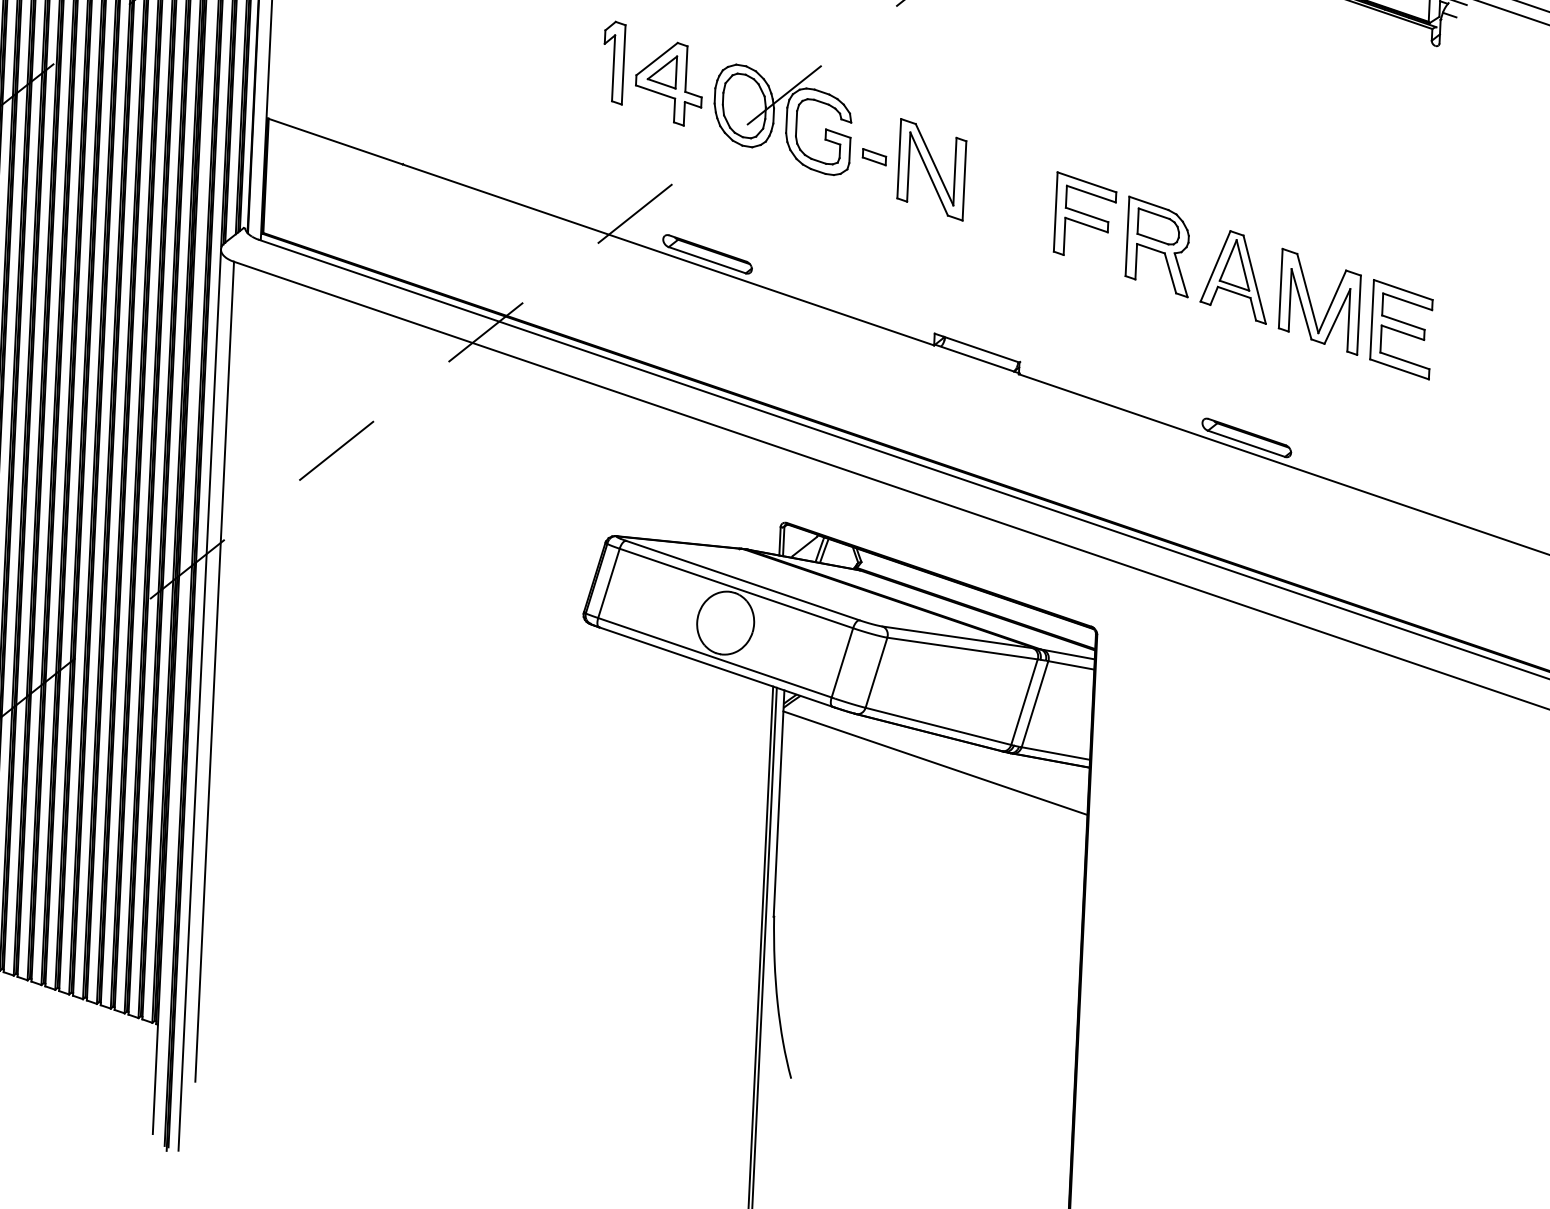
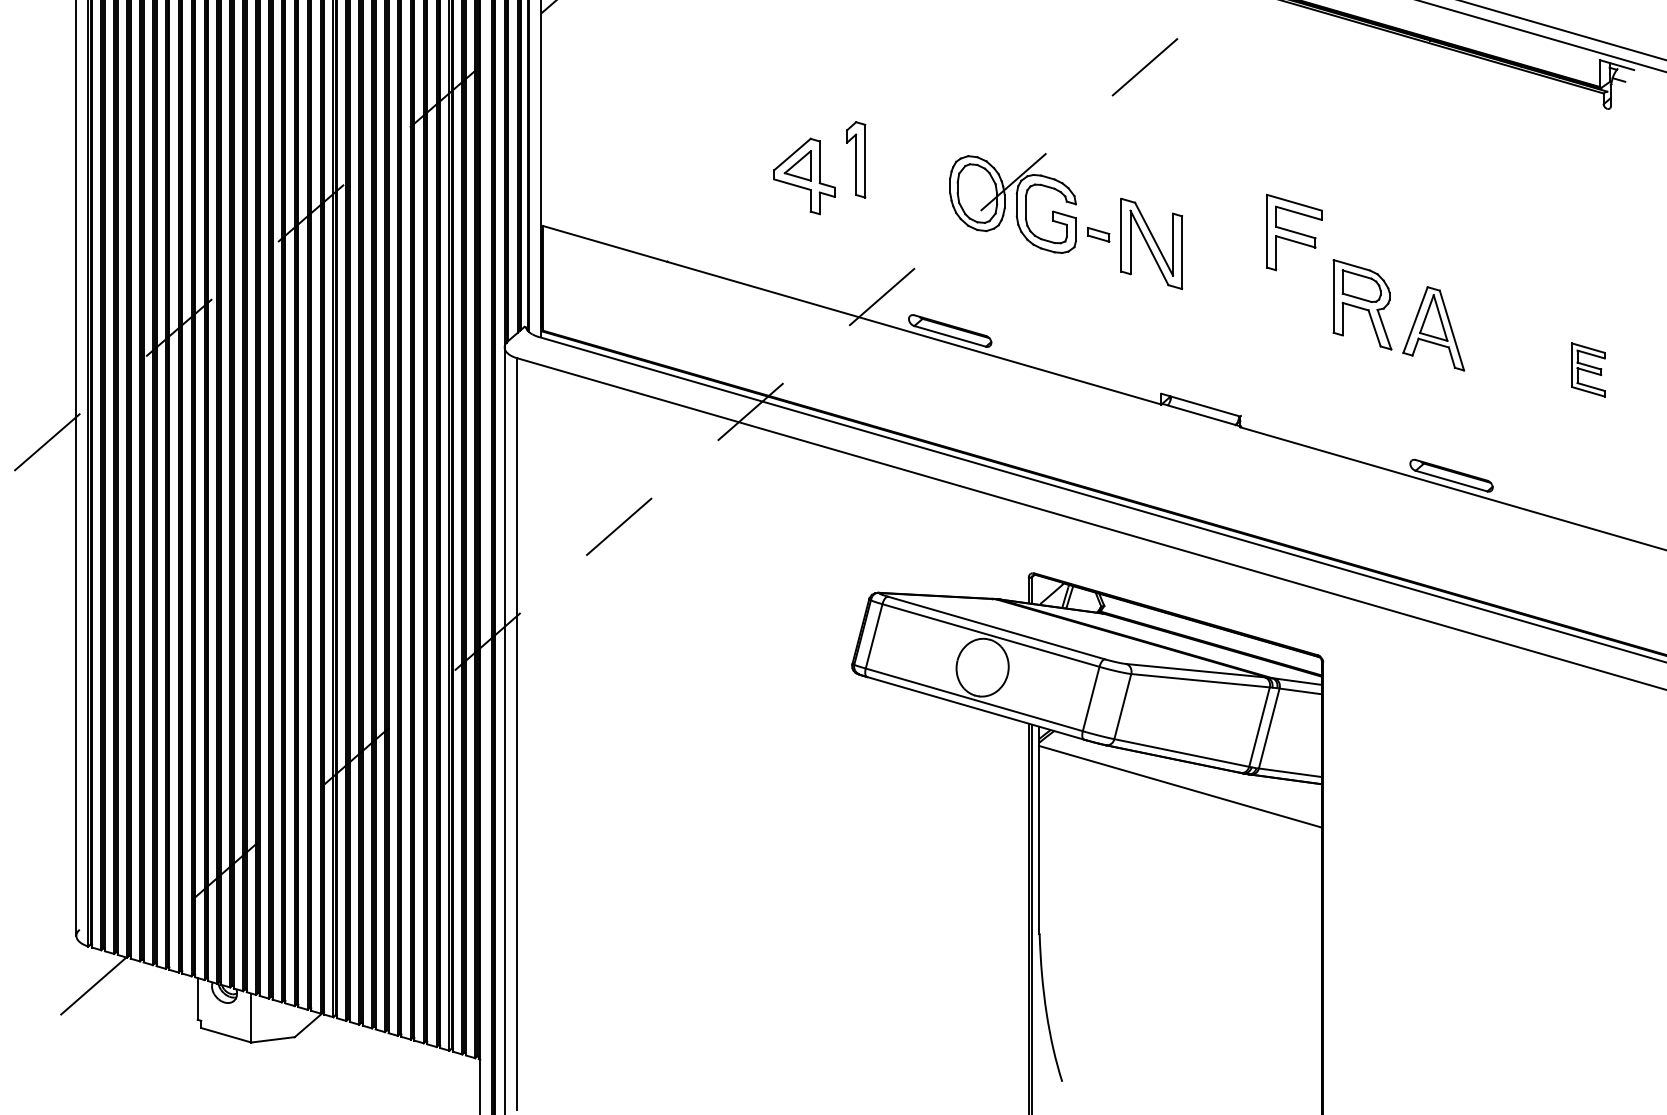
part: (669, 83) -> (804, 176), moved
part: (1085, 214) -> (1294, 232), moved
part: (1312, 304) -> (1505, 350), removed
part: (1401, 329) -> (1588, 369), size x0.6

